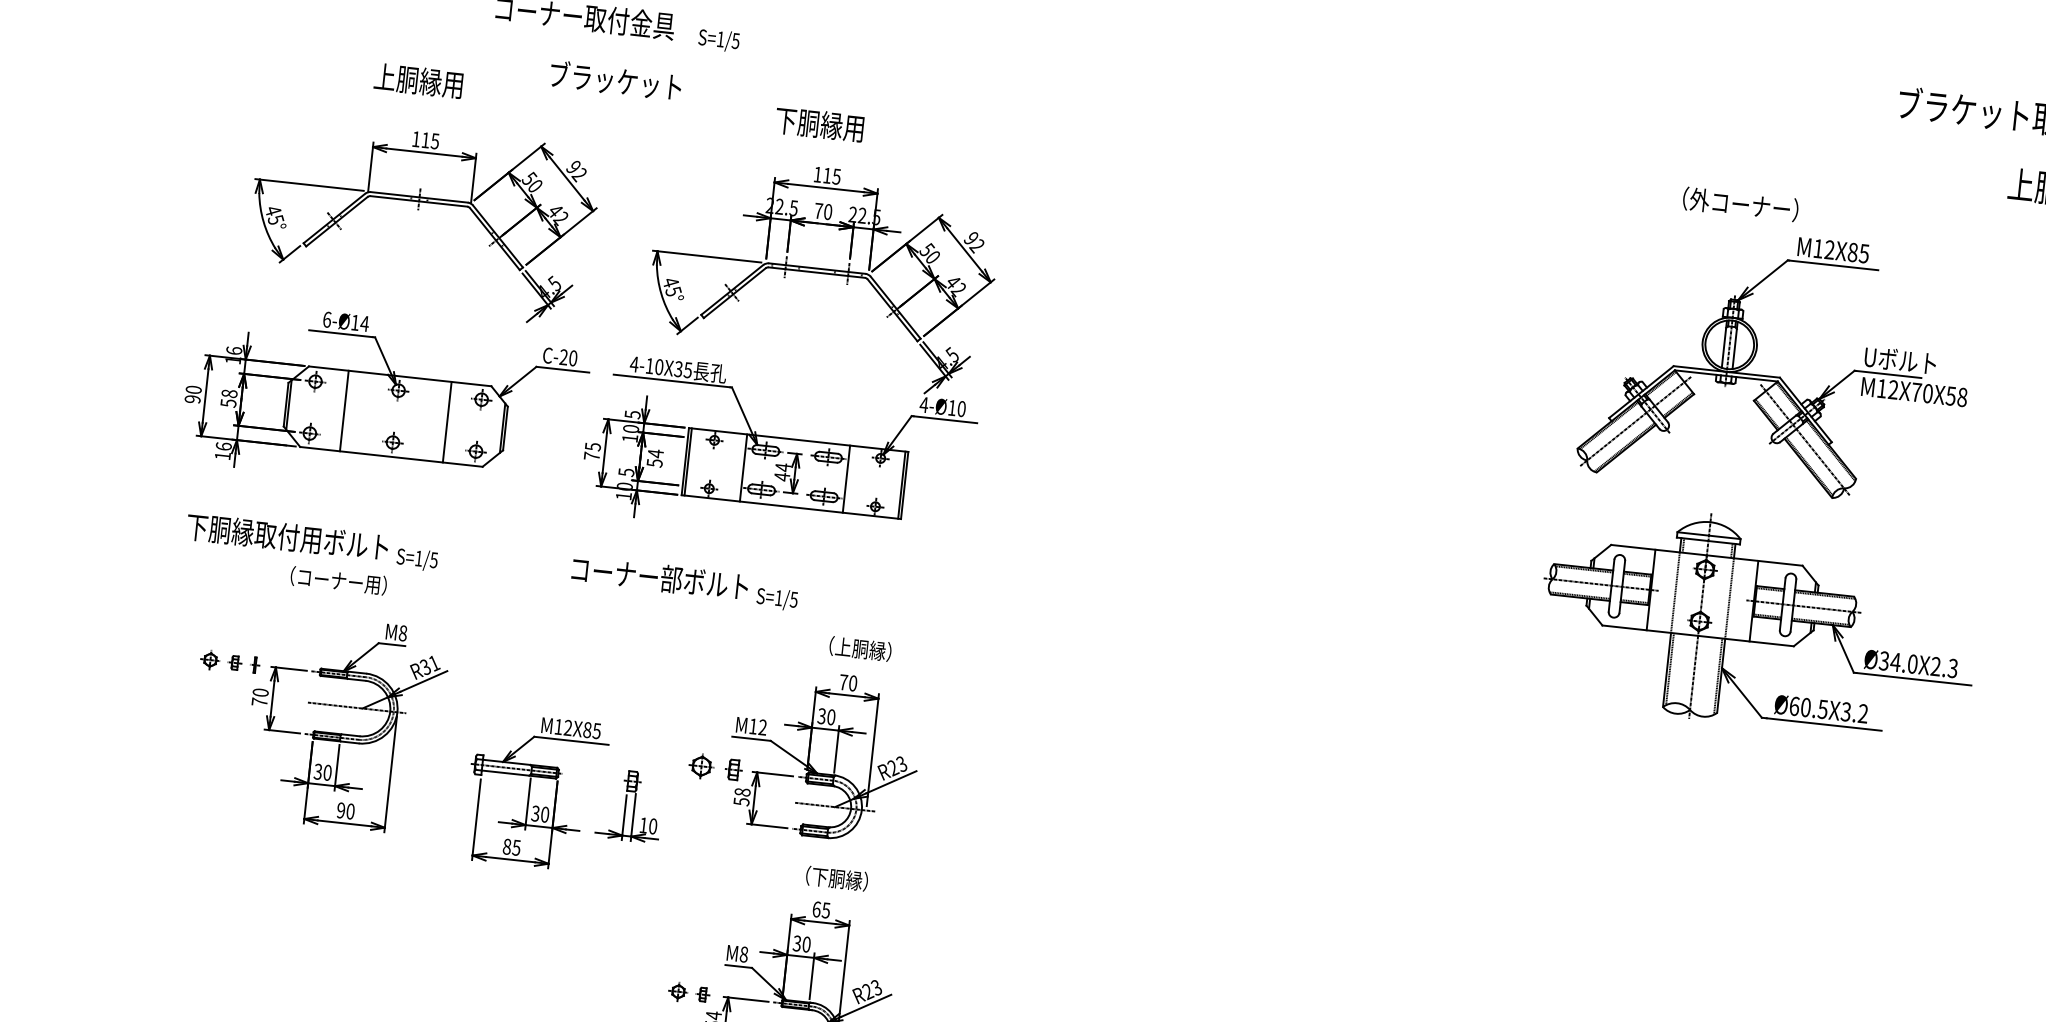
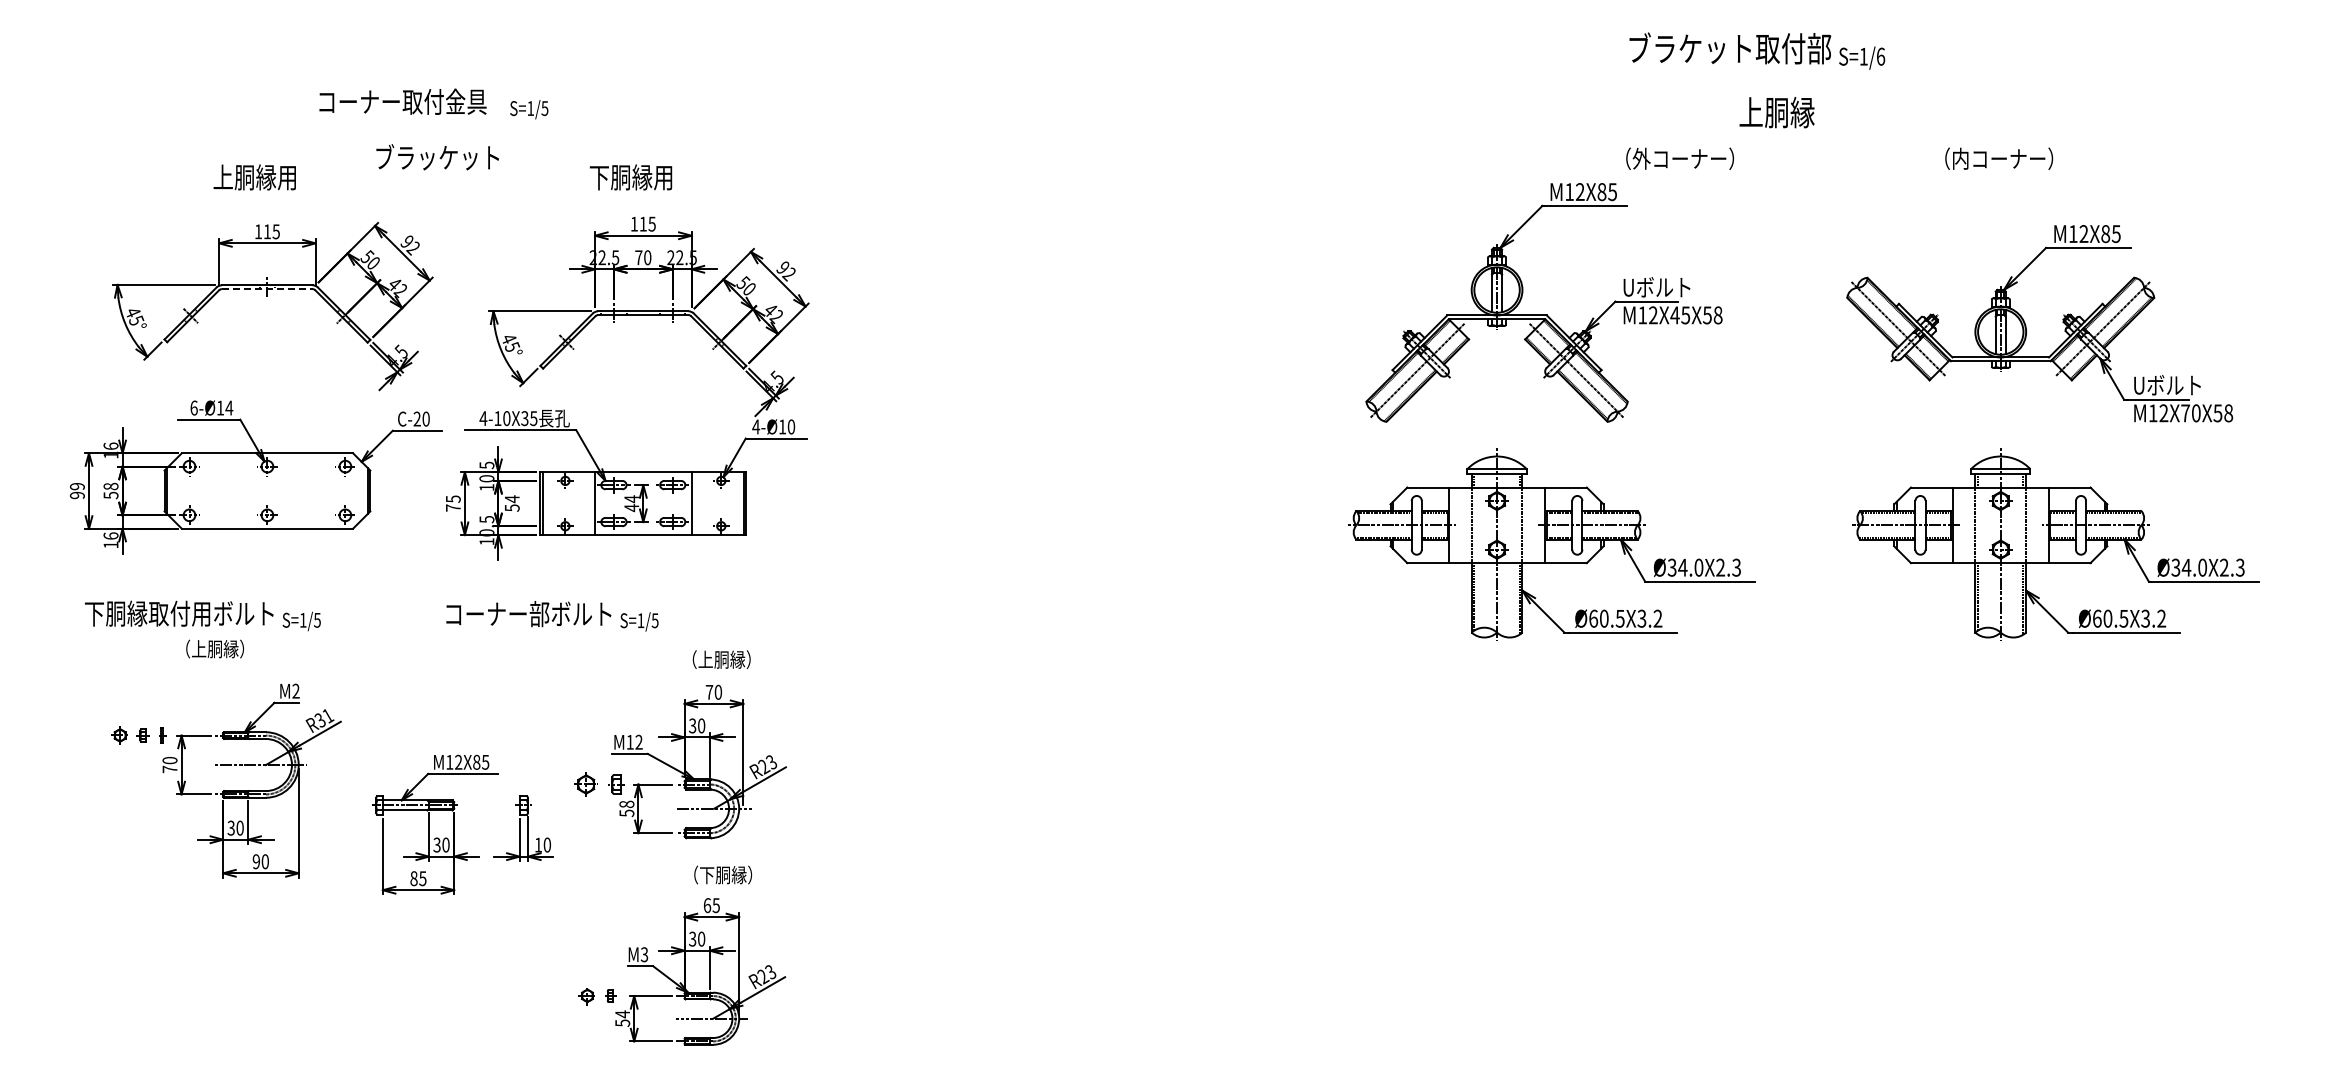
line: (419, 201) -> (267, 289), solid -> dashed
text: (1740, 204) -> (1679, 158), moved
text: (193, 389) -> (77, 486), 90 -> 99
text: (1922, 393) -> (1680, 315), M12X70X58 -> M12X45X58
line: (344, 410) -> (219, 490), removed
line: (447, 421) -> (315, 490), removed
text: (342, 580) -> (234, 648), （コーナー用） -> （上胴縁）
text: (402, 632) -> (295, 690), M8 -> M2
text: (744, 954) -> (644, 954), M8 -> M3

